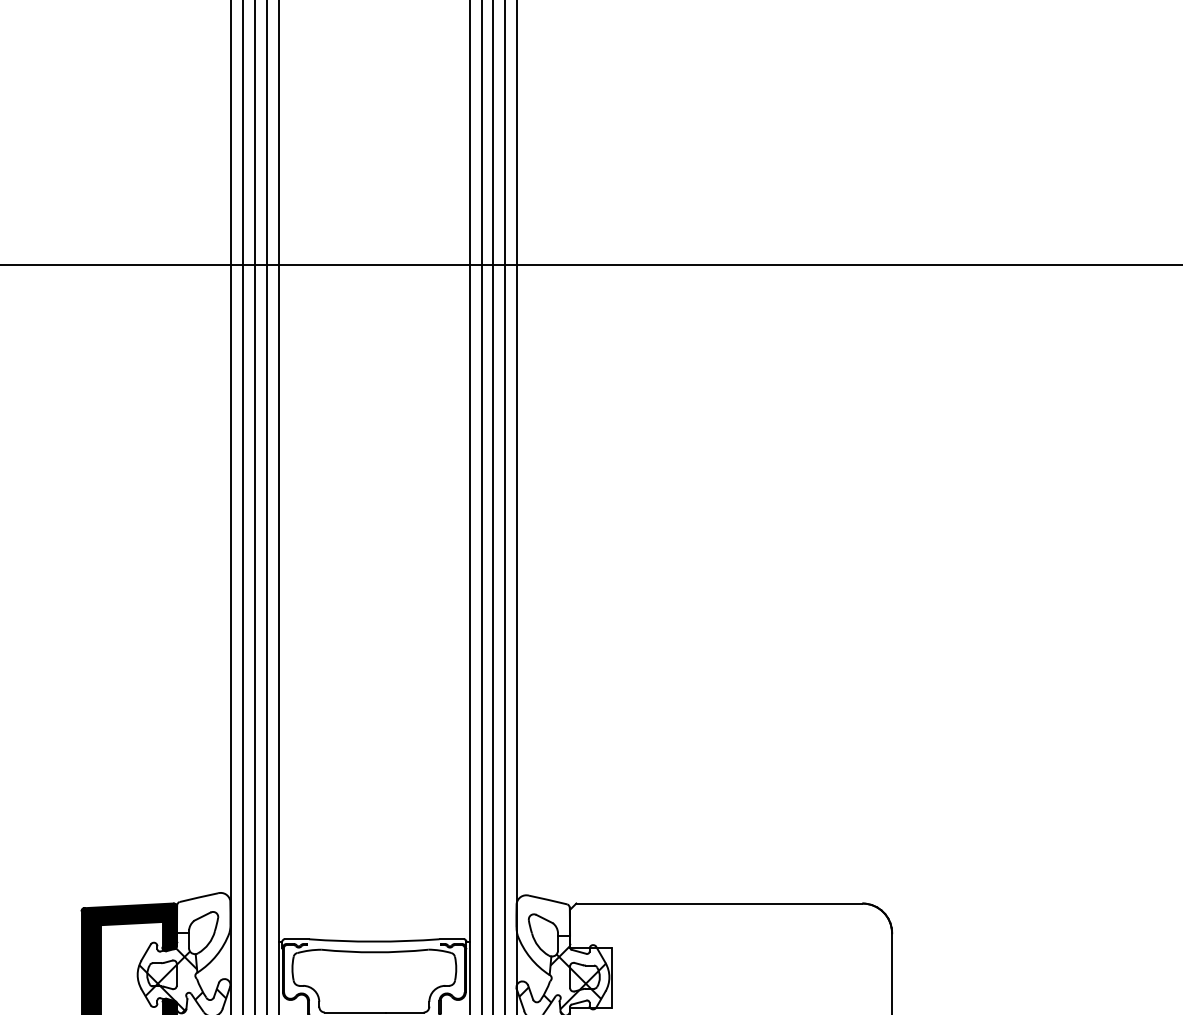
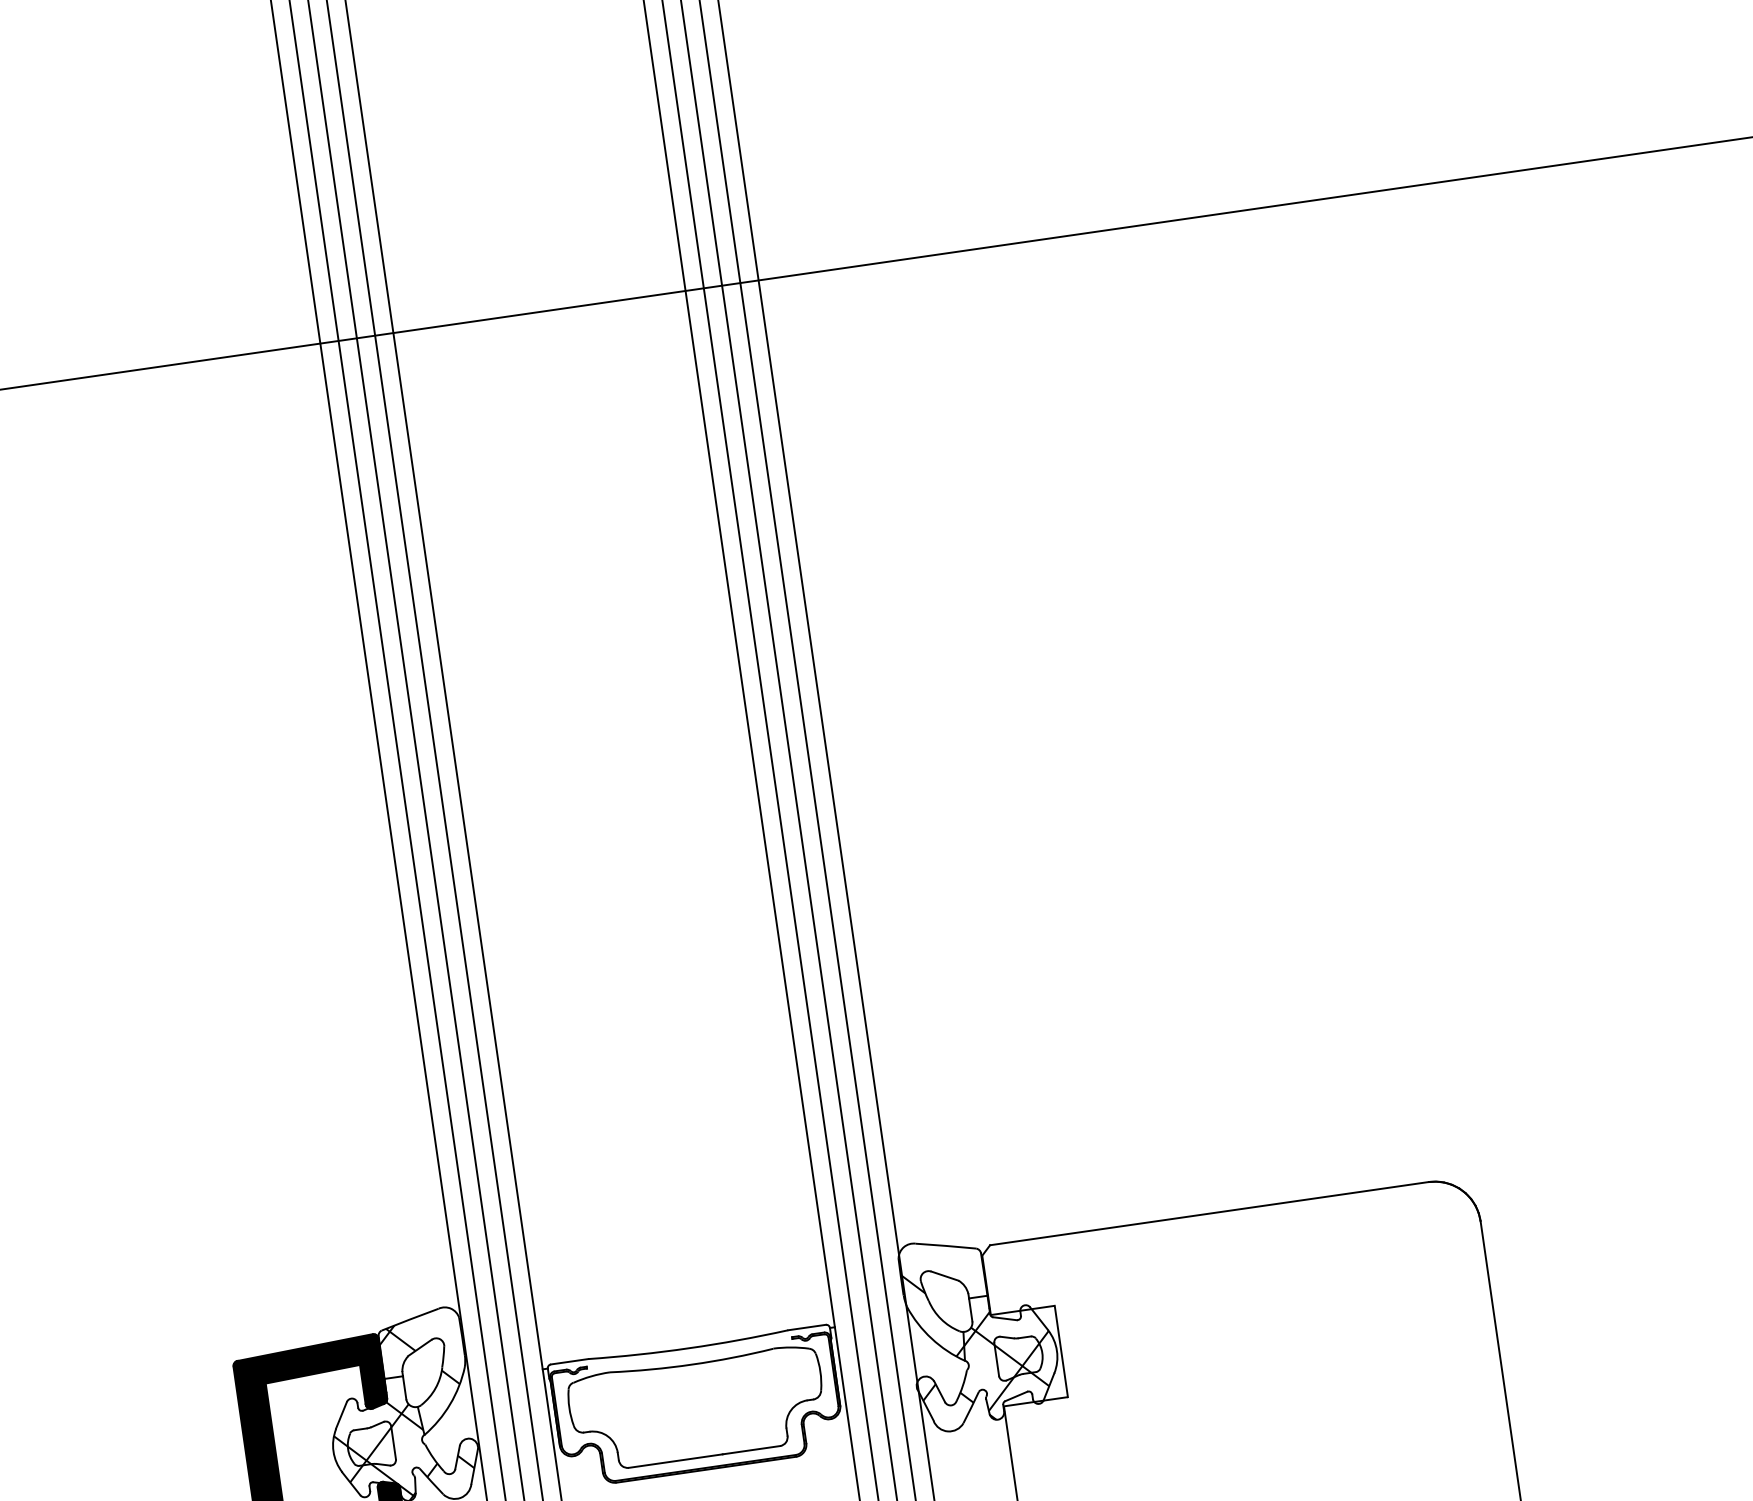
hatch: (200, 921) -> (417, 1355), added
hatch: (533, 942) -> (932, 1314), added

